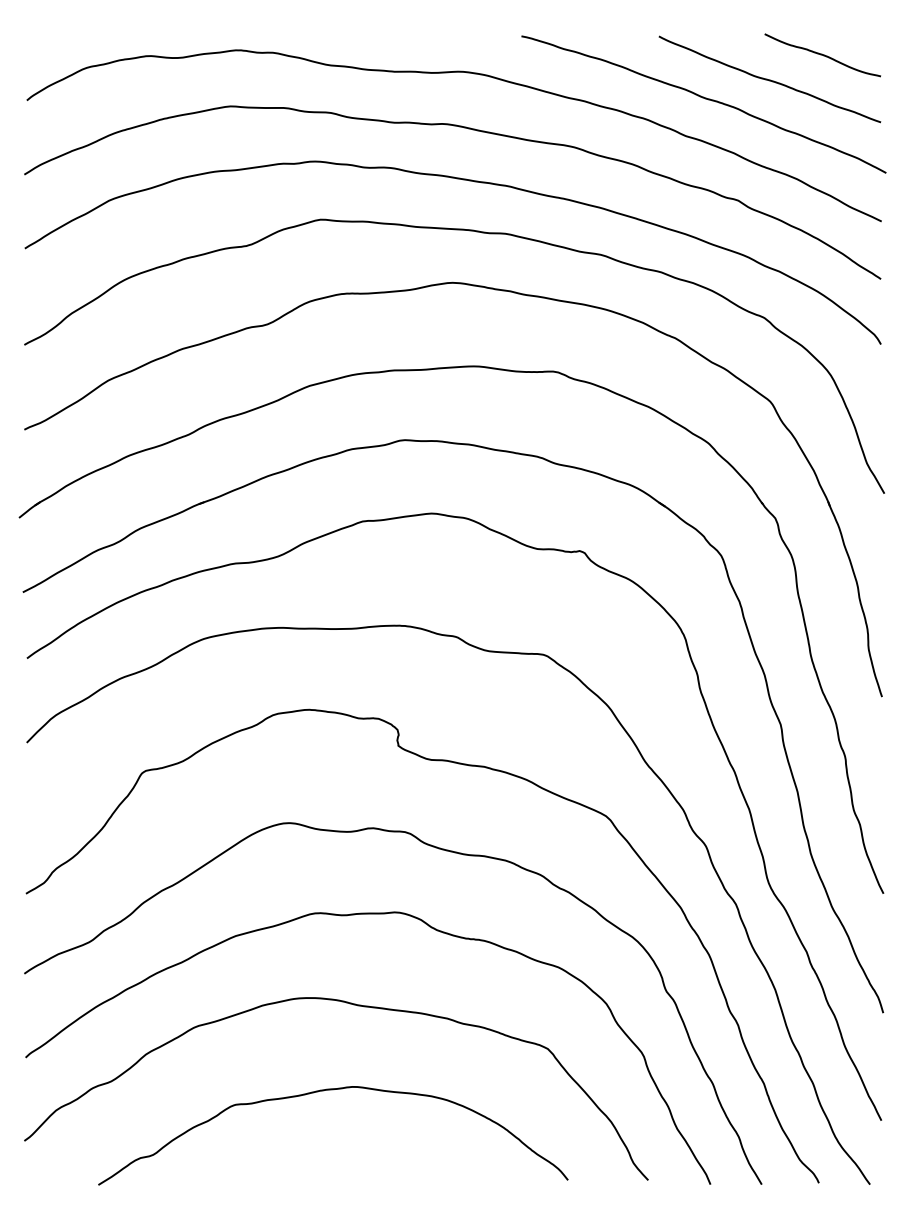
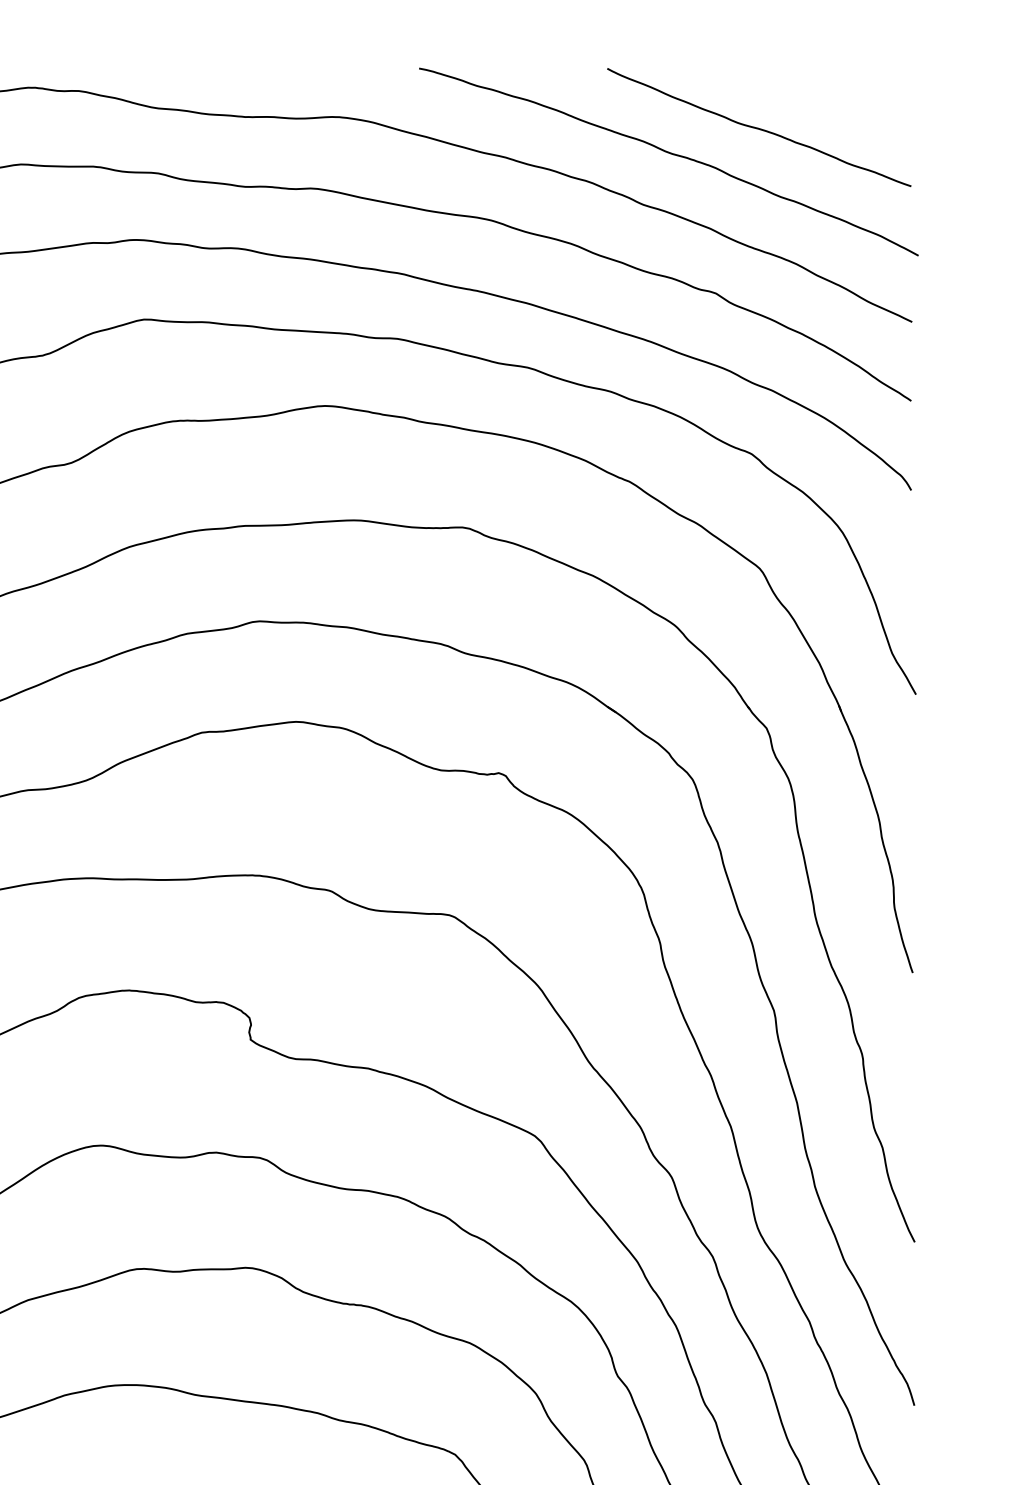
curve: (822, 55) -> (831, 94), removed

